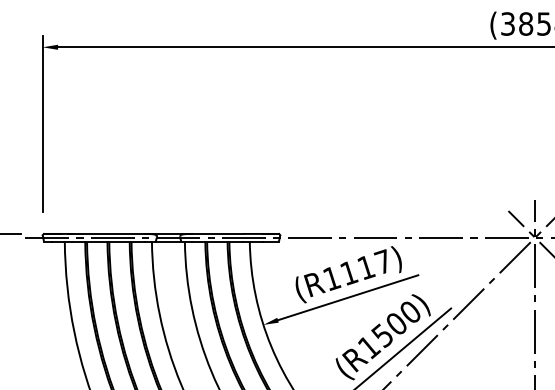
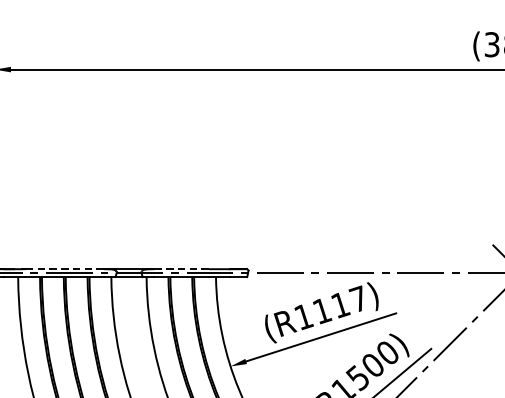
line: (108, 233) -> (64, 268), solid -> dashed
line: (217, 233) -> (181, 268), solid -> dashed

